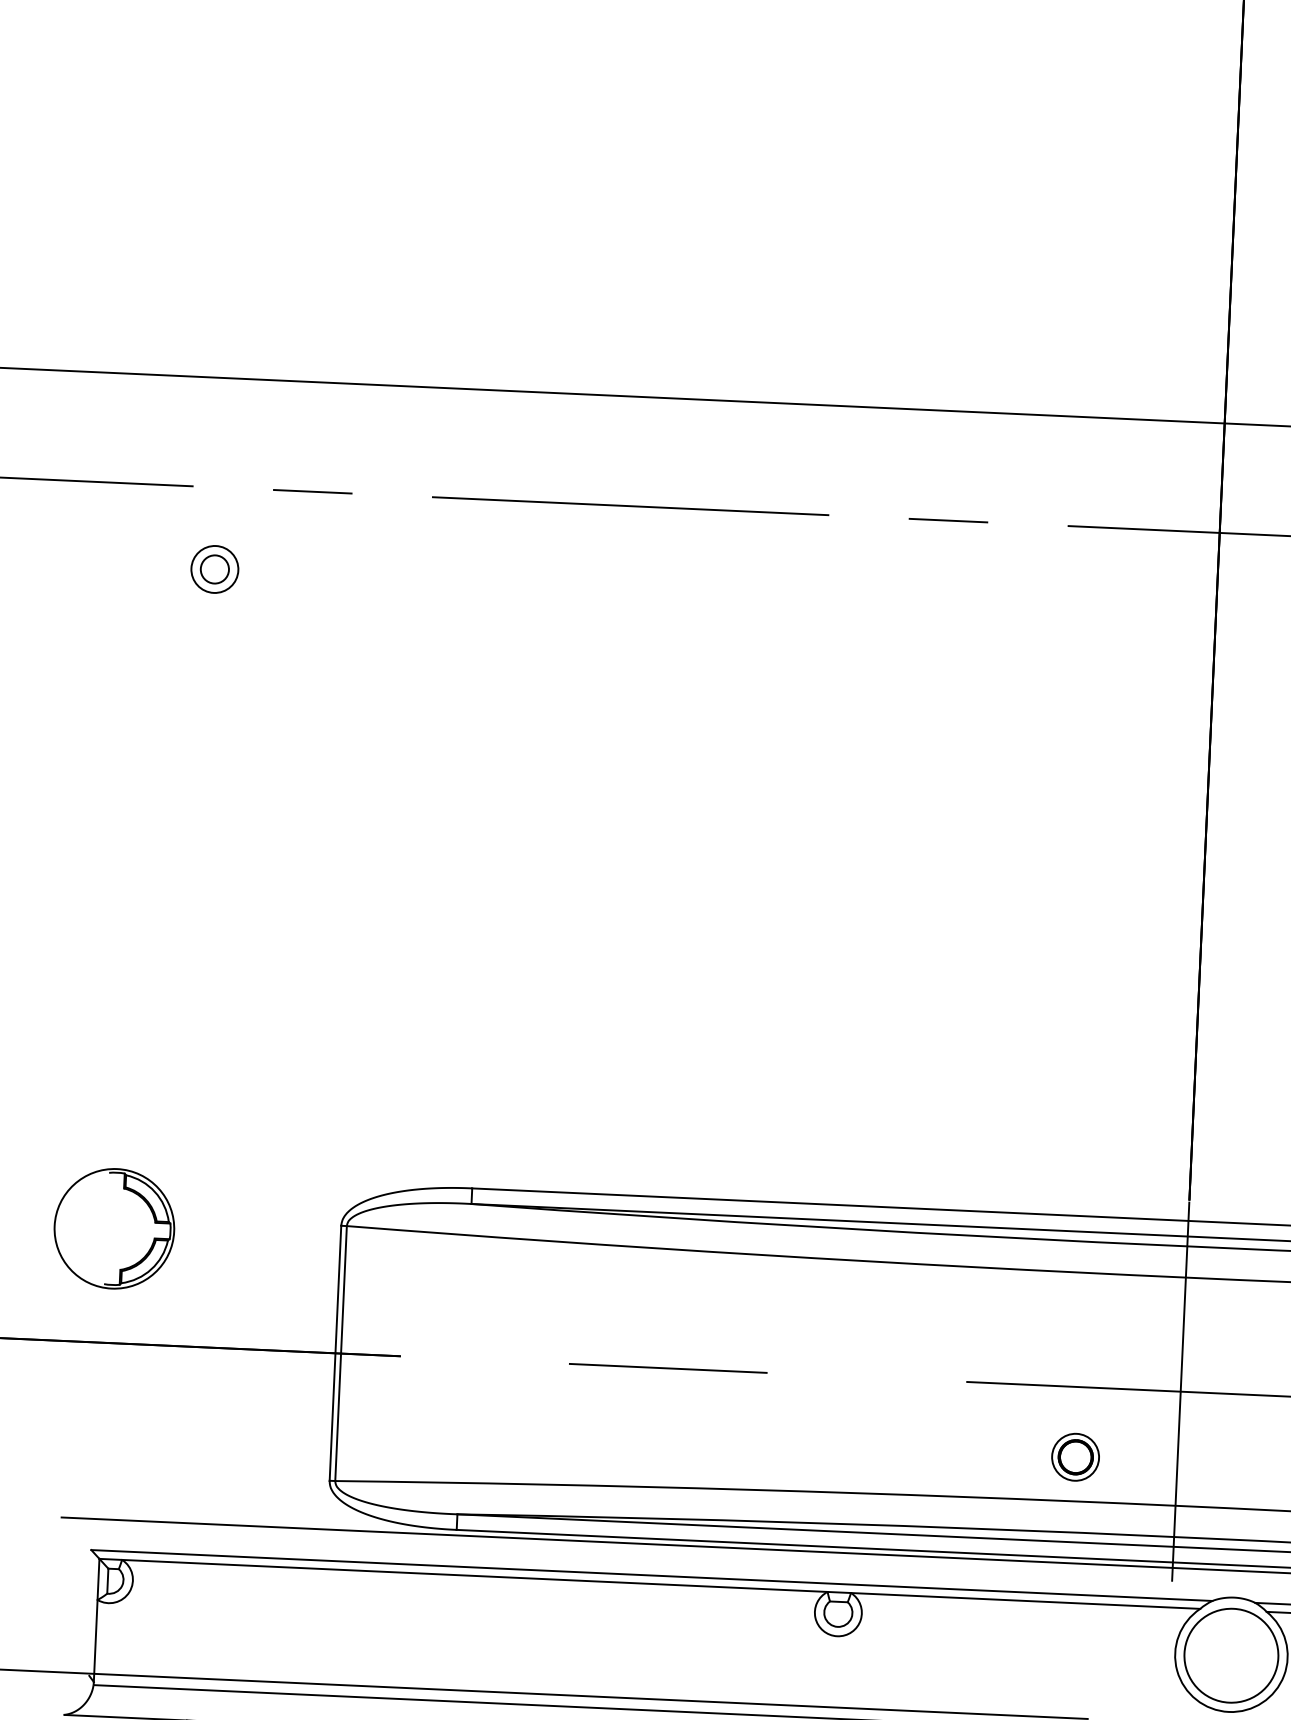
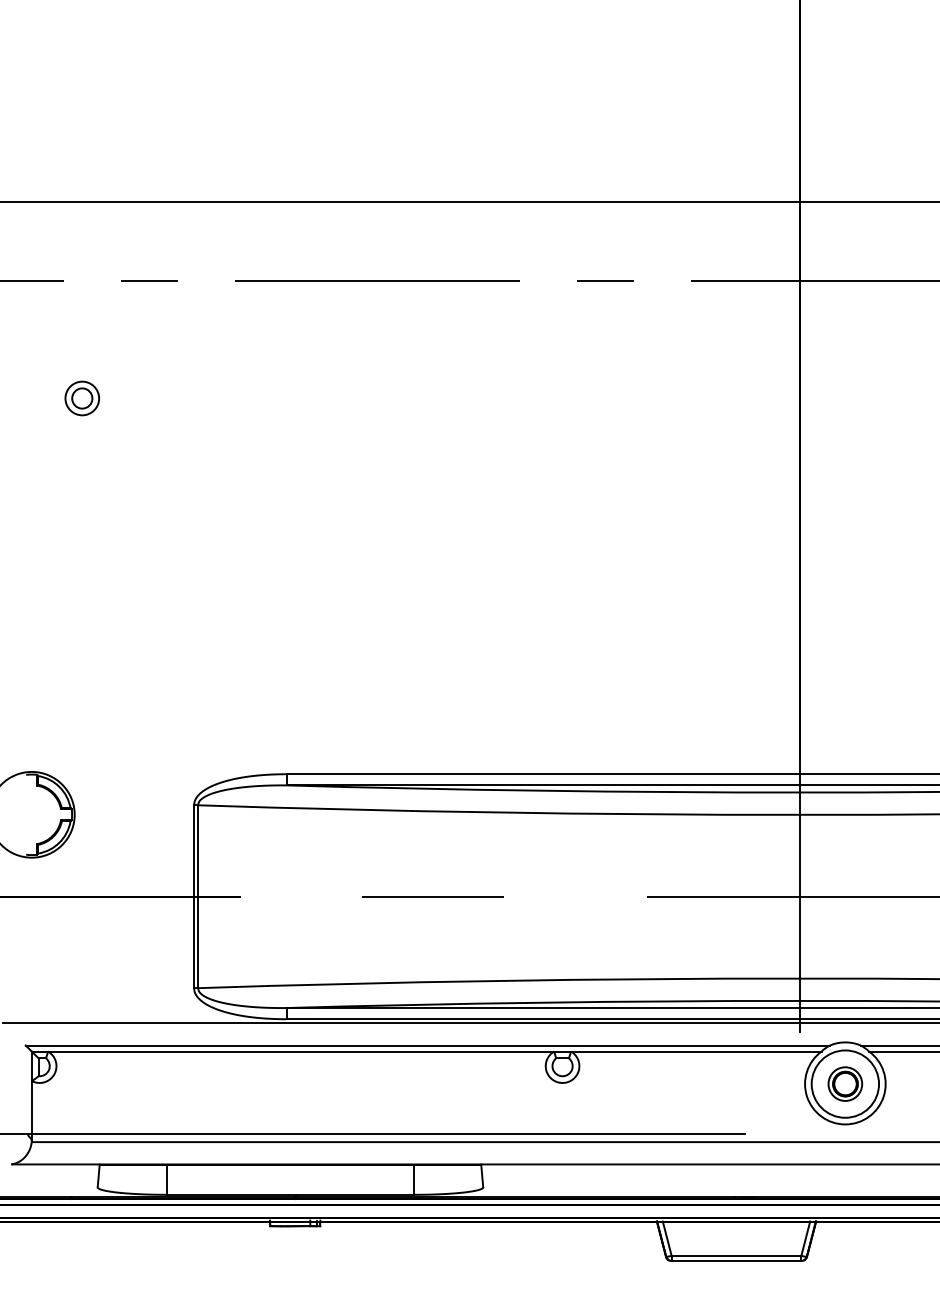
part: (213, 569) -> (81, 398), moved
part: (1075, 1456) -> (845, 1083), moved

